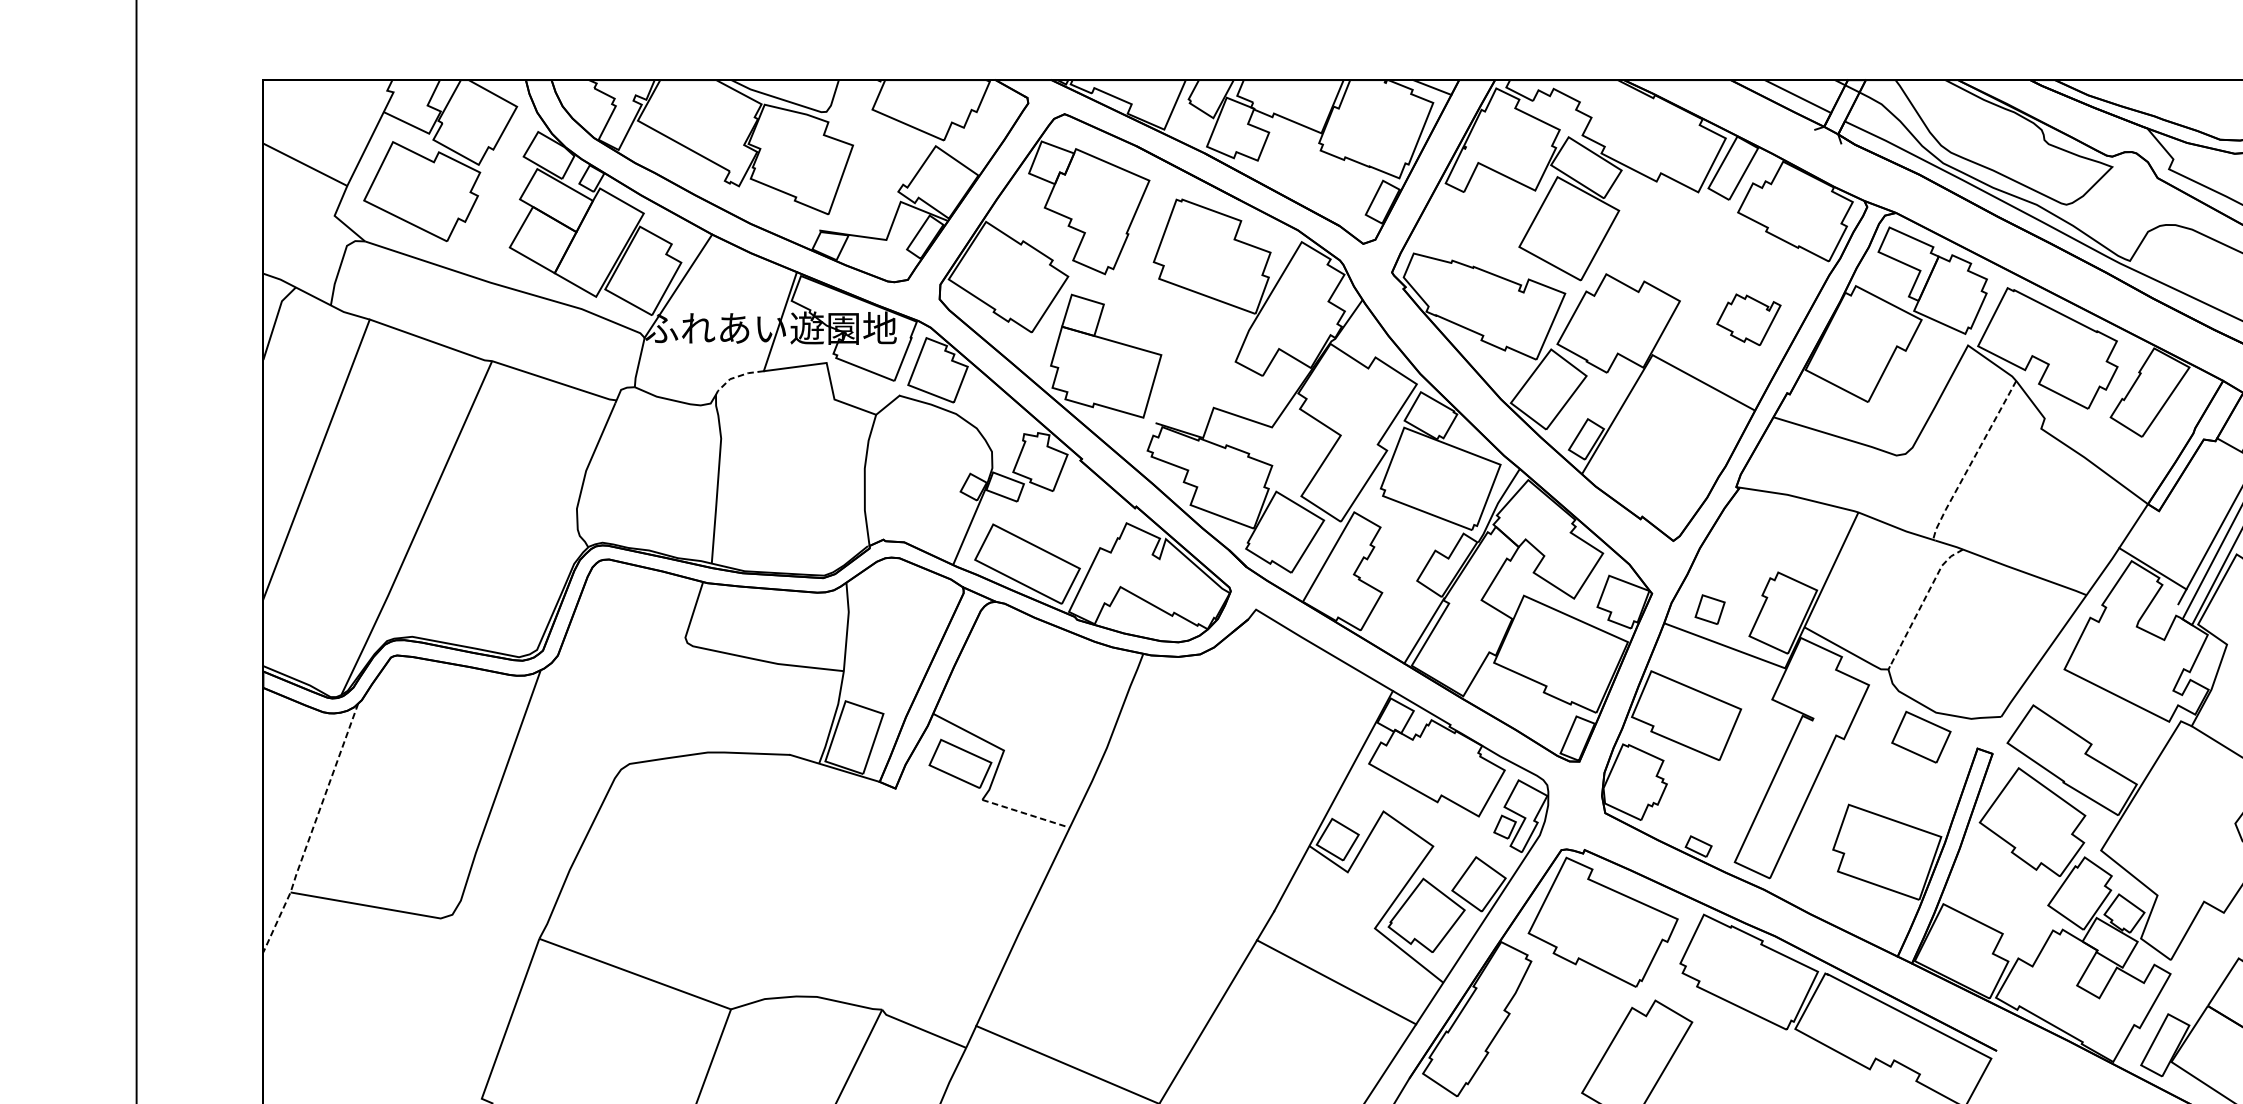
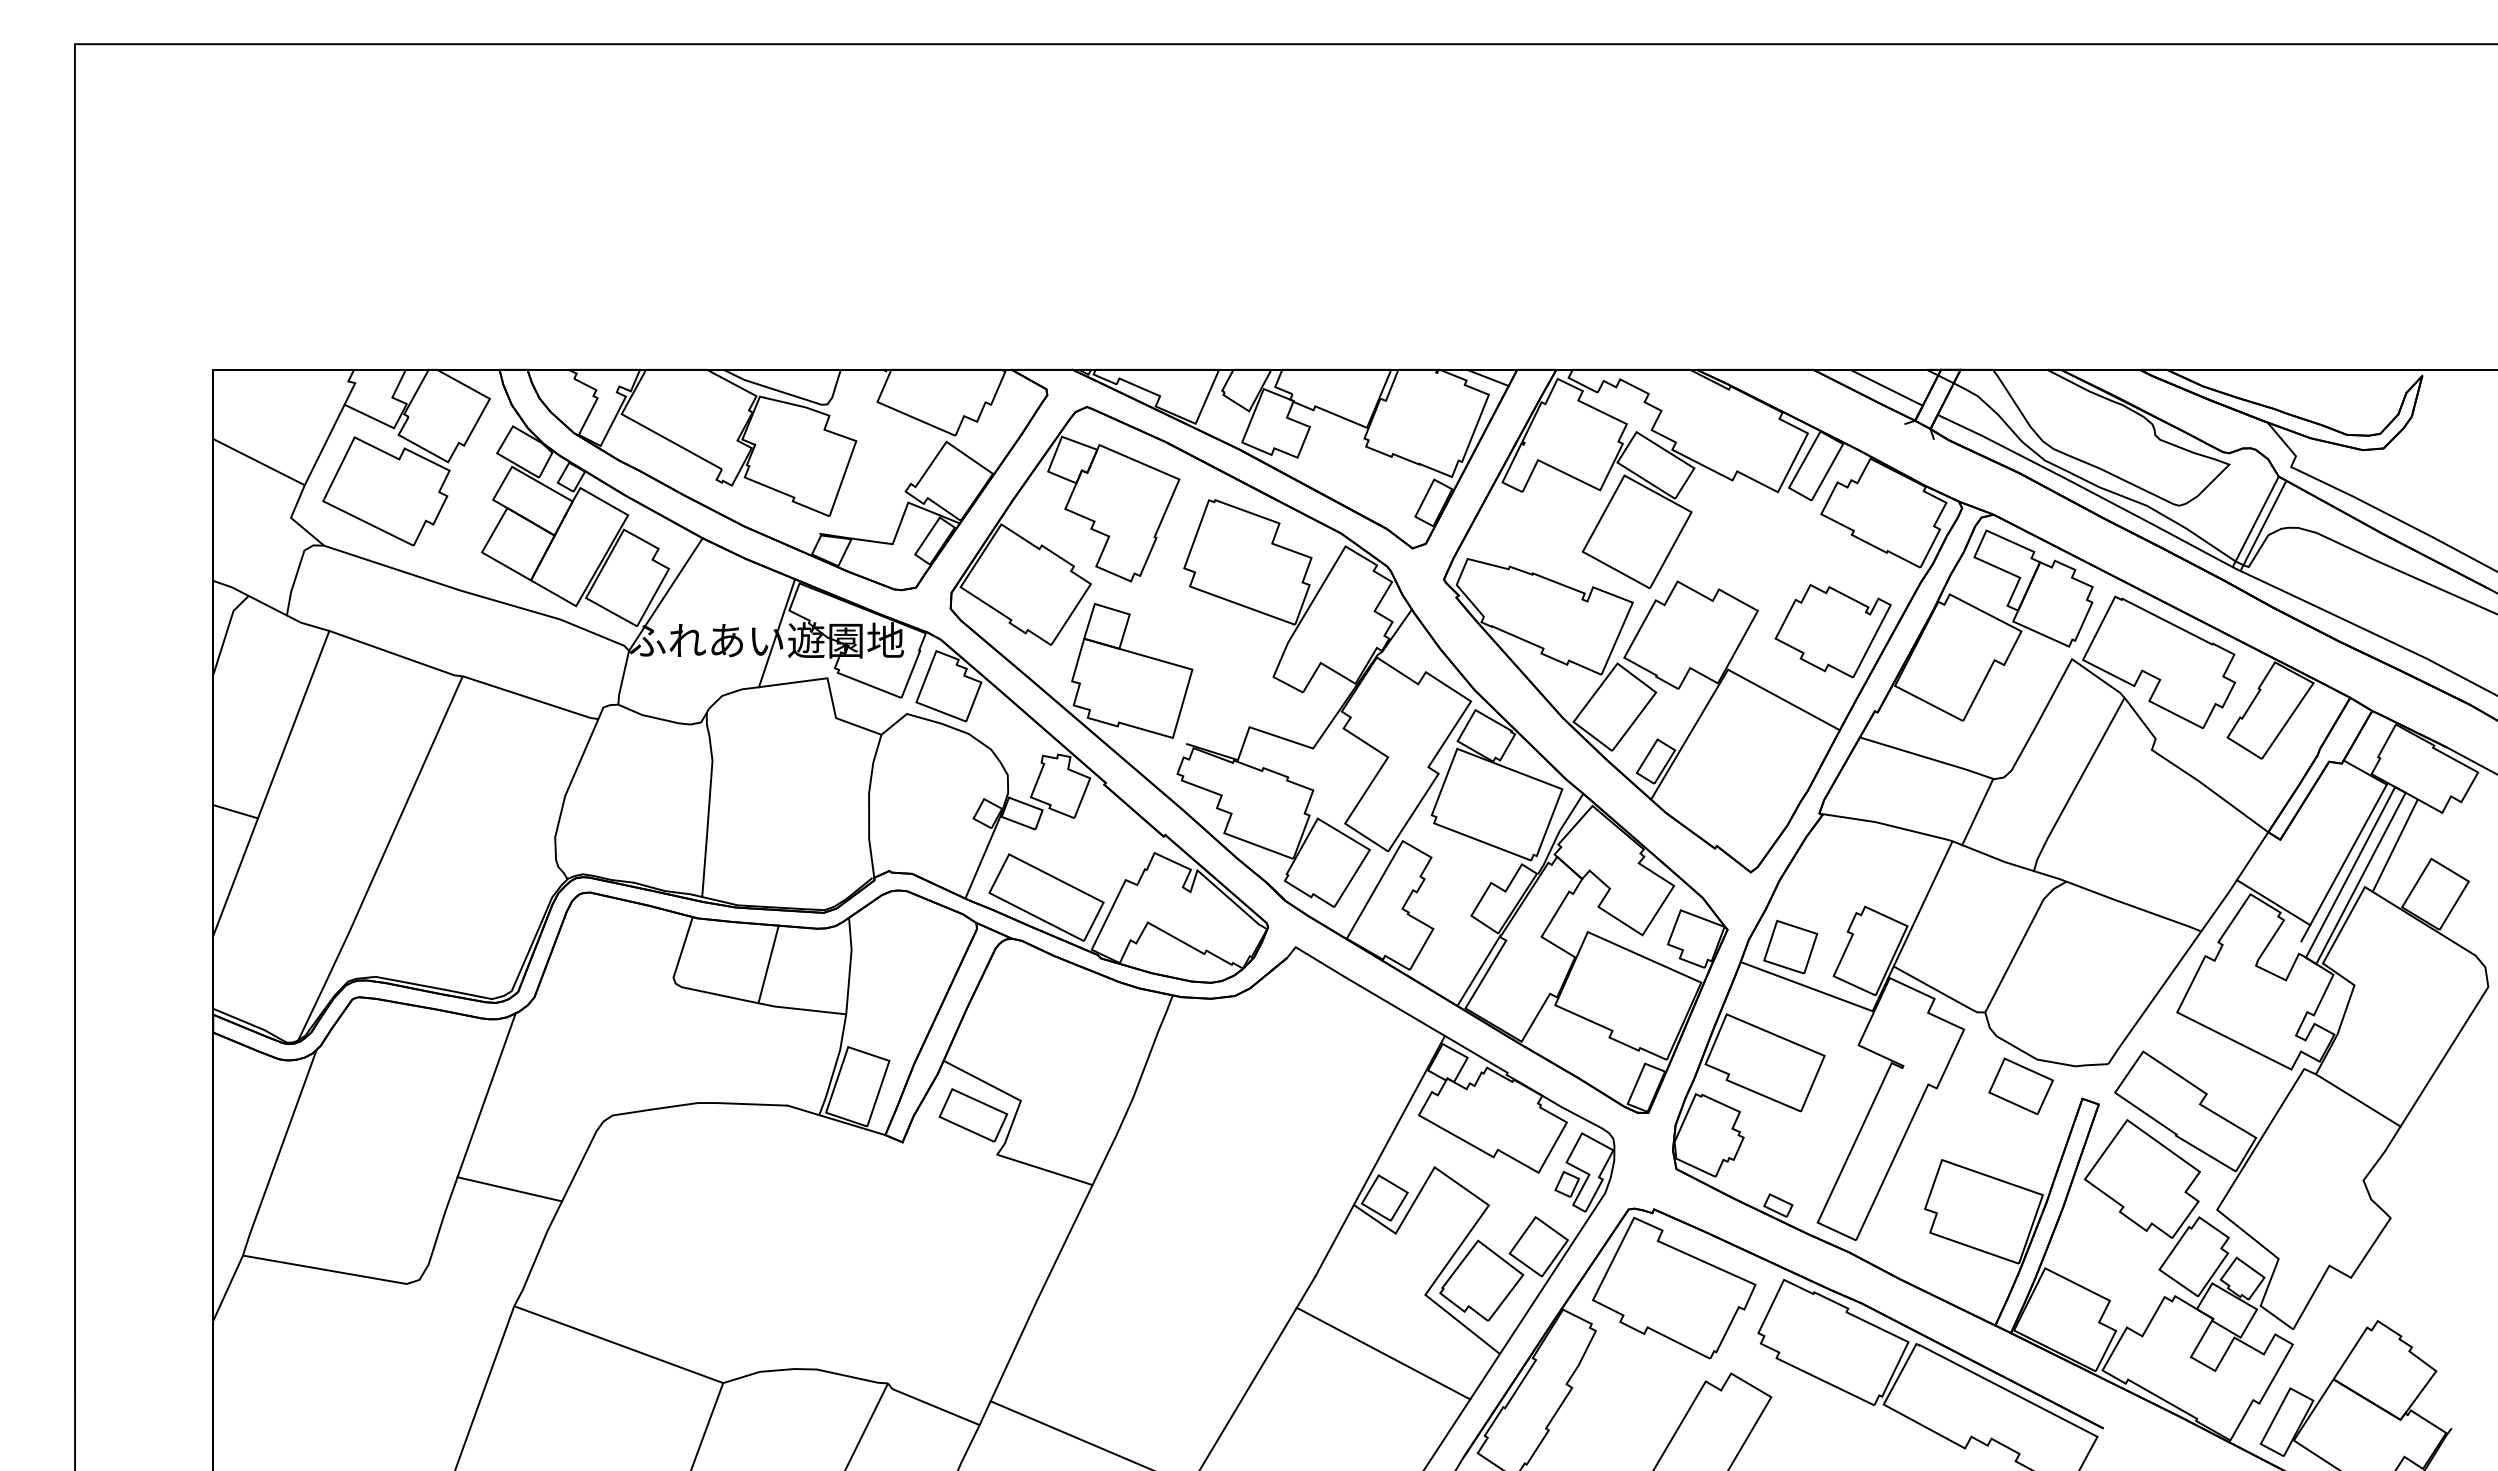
line: (2136, 219) -> (2255, 521), added
line: (2143, 222) -> (2263, 525), added
part: (1748, 320) -> (1832, 631), size x1.67
line: (738, 376) -> (731, 692), dashed -> solid
line: (1972, 461) -> (2076, 785), dashed -> solid
line: (283, 485) -> (235, 811), added
line: (1881, 485) -> (1977, 811), added
line: (1922, 603) -> (2022, 940), dashed -> solid
part: (1709, 609) -> (1790, 947), size x1.67
line: (772, 625) -> (768, 964), added
line: (1026, 814) -> (1045, 1170), dashed -> solid
line: (312, 830) -> (266, 1187), dashed -> solid
line: (535, 831) -> (509, 1189), added

